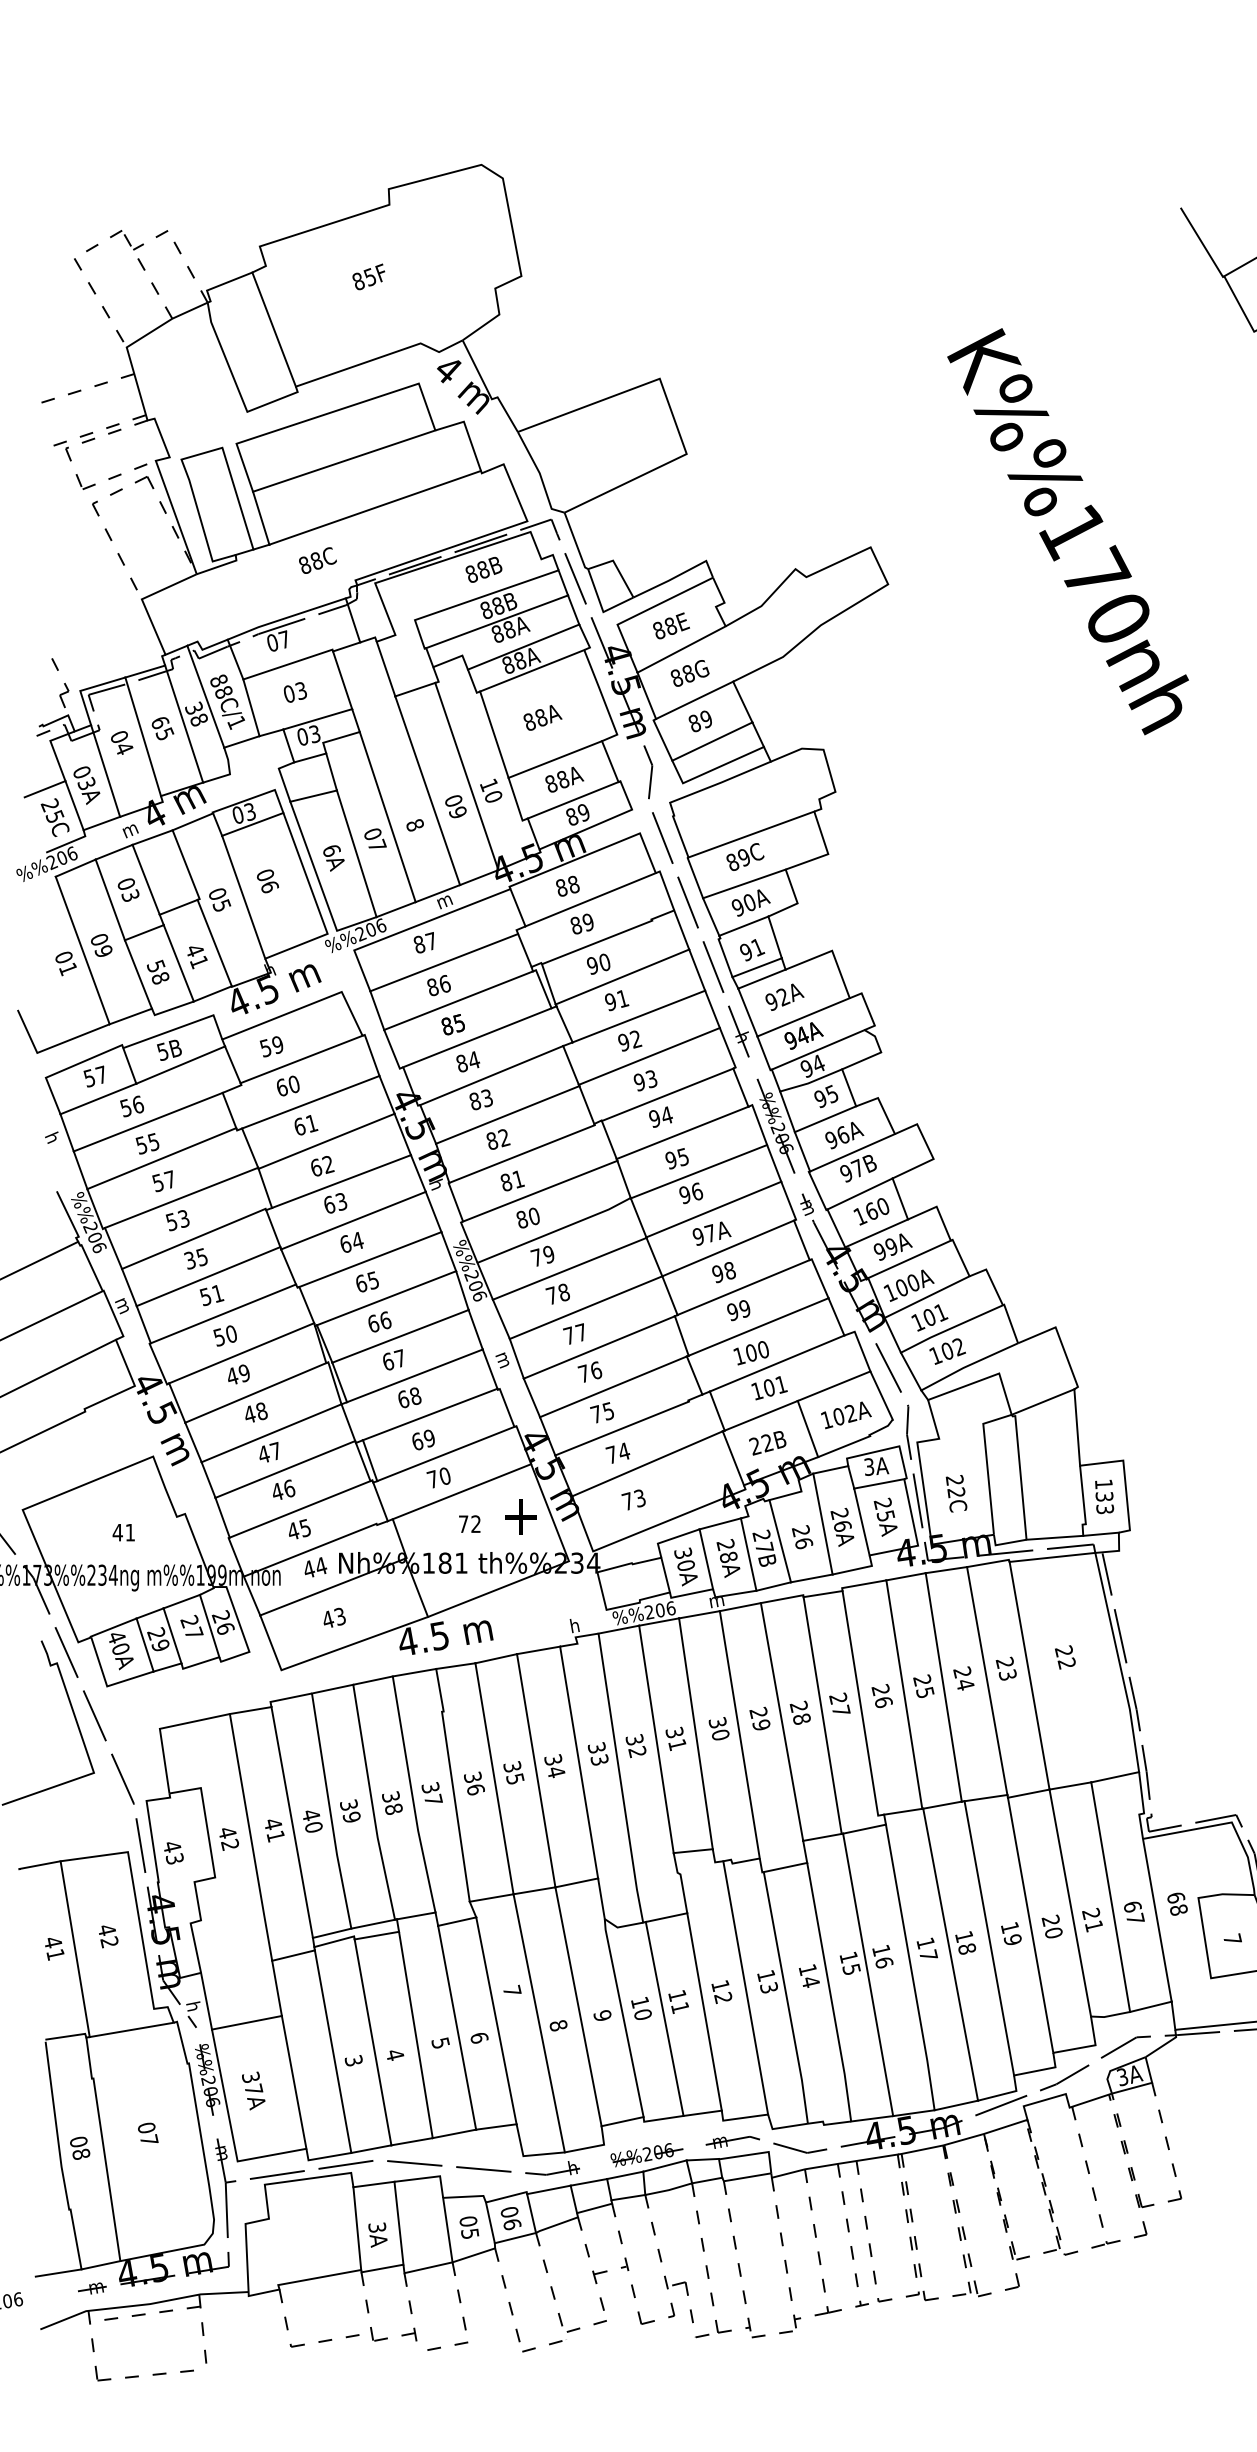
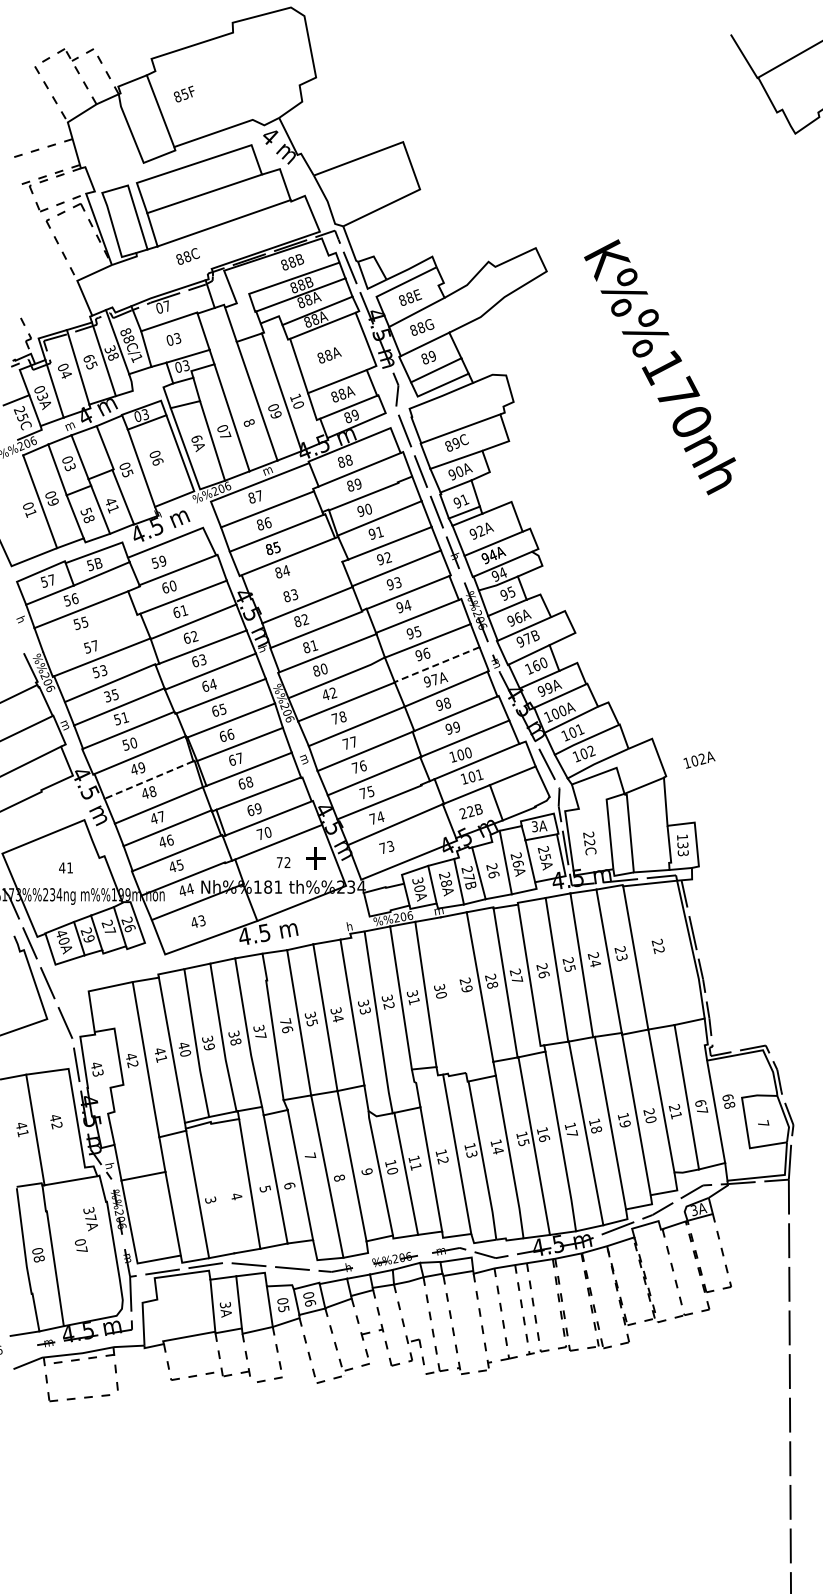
text: (369, 276) -> (184, 93), moved
text: (1067, 532) -> (659, 367), moved
line: (491, 1075) -> (297, 580), removed
line: (161, 1158) -> (89, 632), removed
line: (714, 1209) -> (437, 664), solid -> dashed
text: (542, 1256) -> (329, 694), 79 -> 42
line: (254, 1393) -> (148, 780), solid -> dashed
text: (846, 1414) -> (699, 759), moved
line: (739, 1733) -> (453, 994), removed
text: (472, 1776) -> (285, 1021), 36 -> 76
line: (372, 2042) -> (222, 1188), removed
text: (253, 2091) -> (90, 1219), moved

